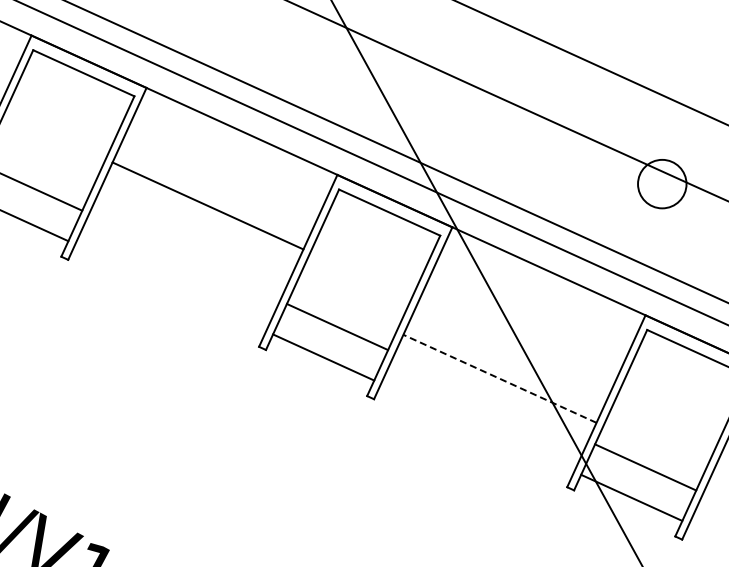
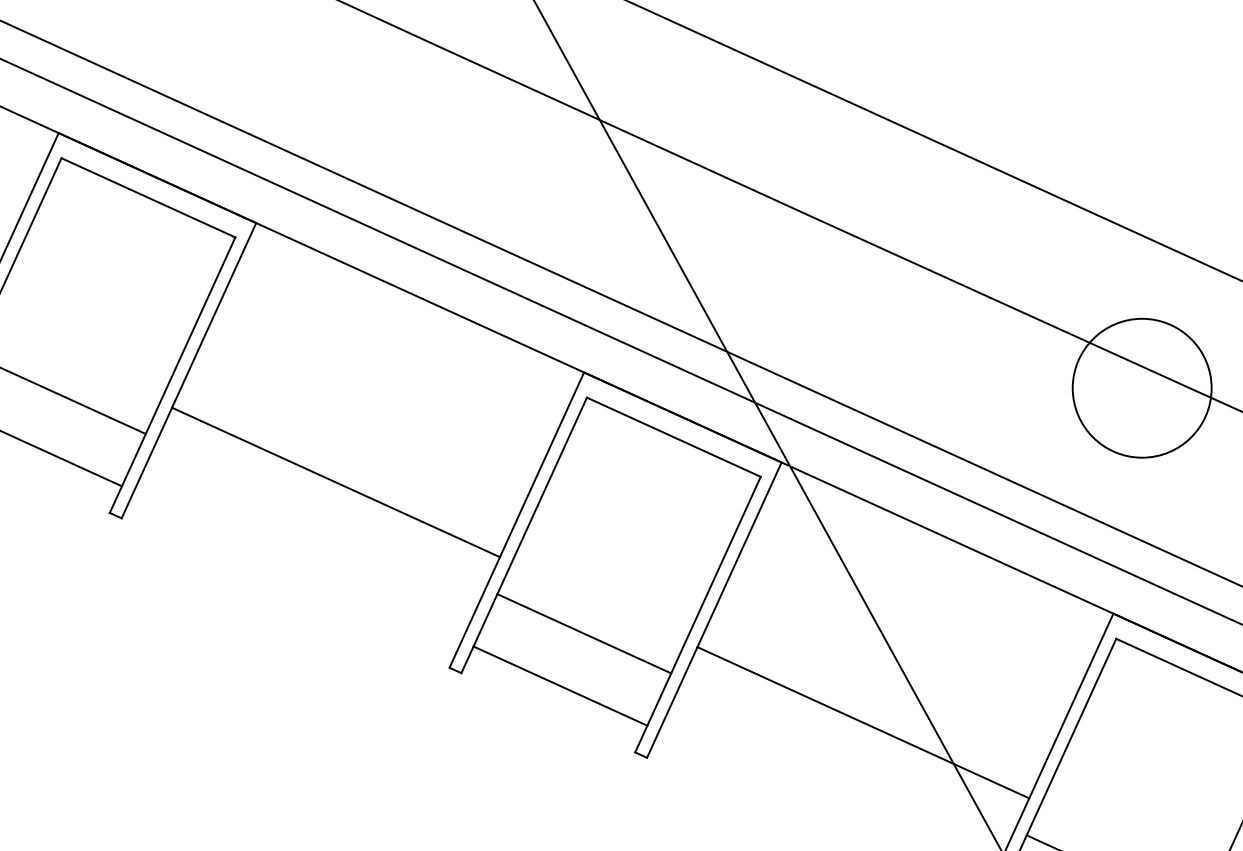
circle: (661, 183) -> (1140, 387), size x1.67
line: (207, 205) -> (335, 481), moved
line: (499, 378) -> (862, 722), dashed -> solid

